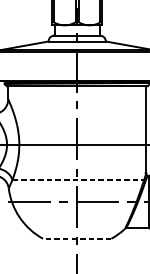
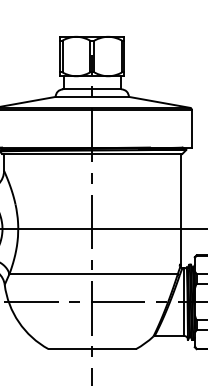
line: (78, 180) -> (94, 274), dashed -> solid
line: (77, 239) -> (92, 349), dashed -> solid

